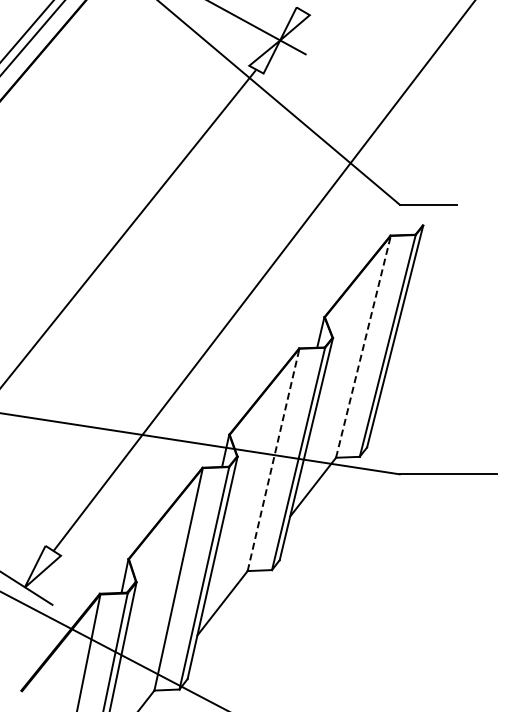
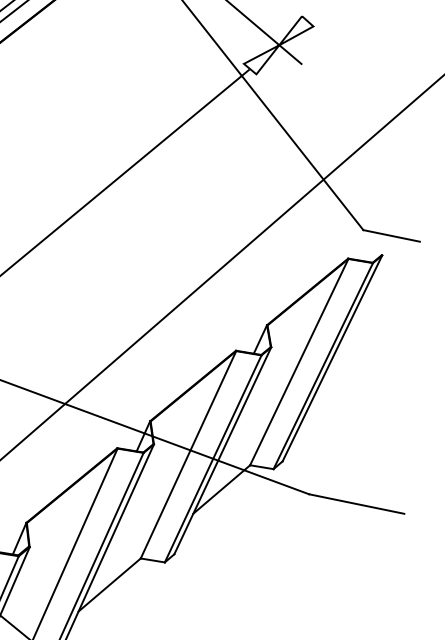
line: (363, 346) -> (299, 361), dashed -> solid
line: (273, 459) -> (188, 454), dashed -> solid

